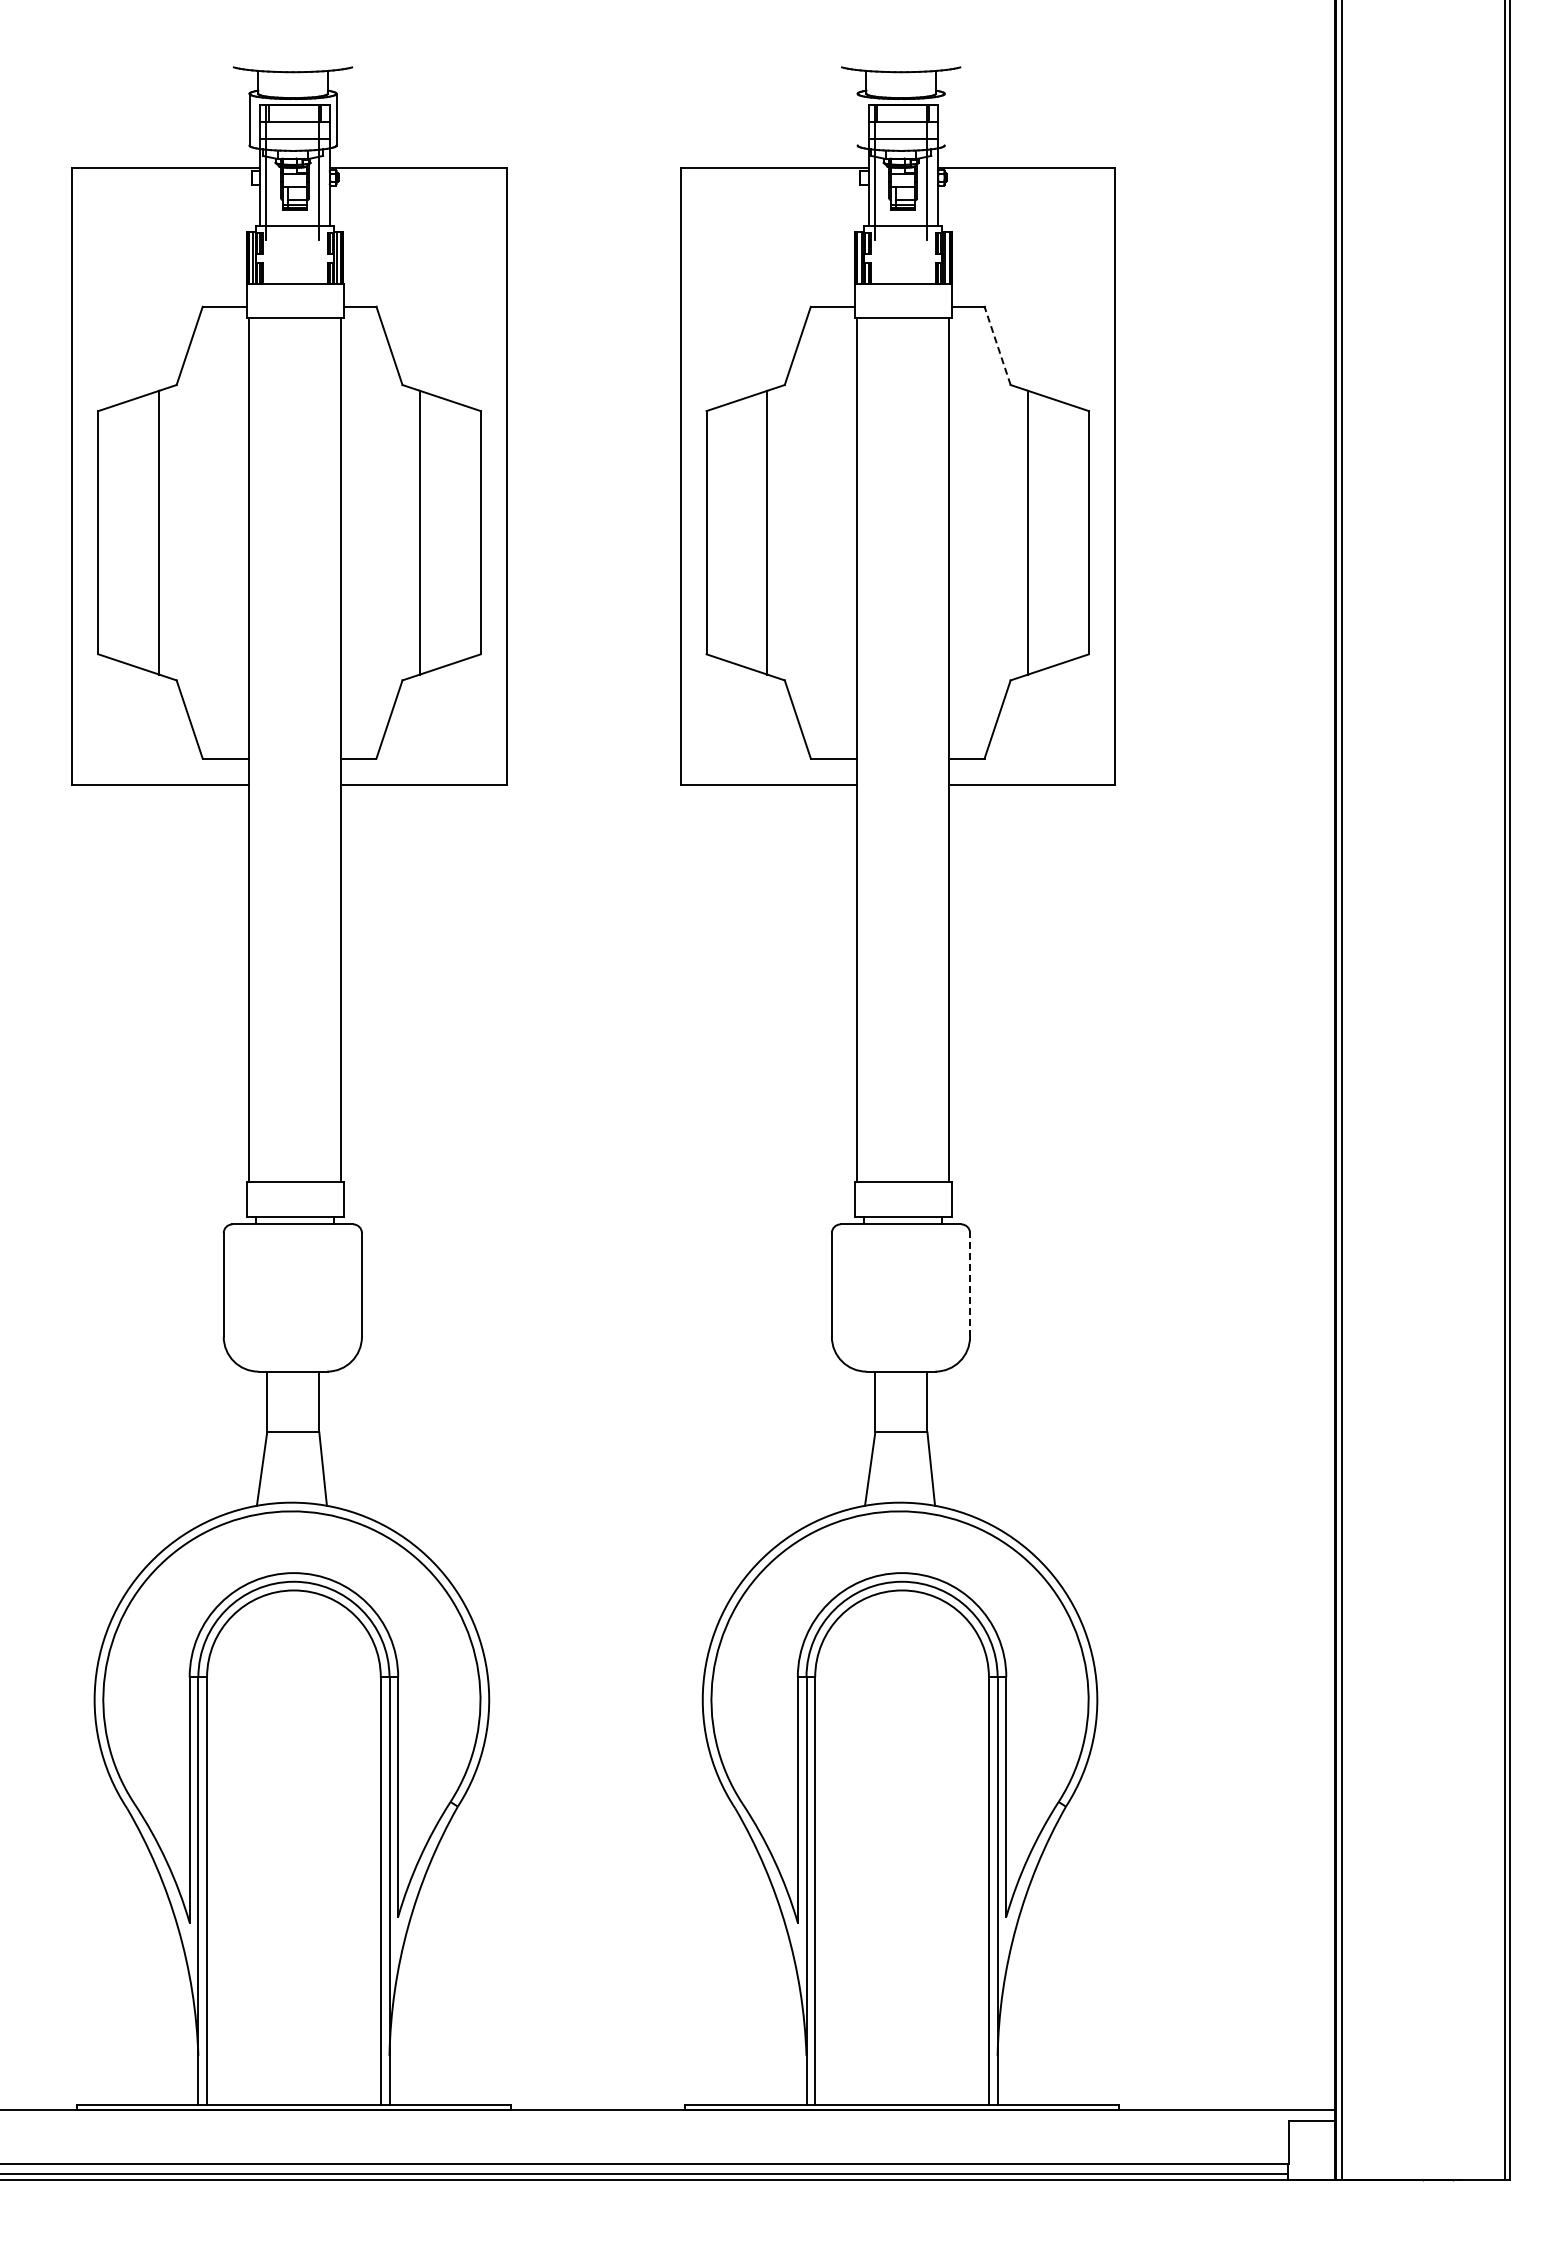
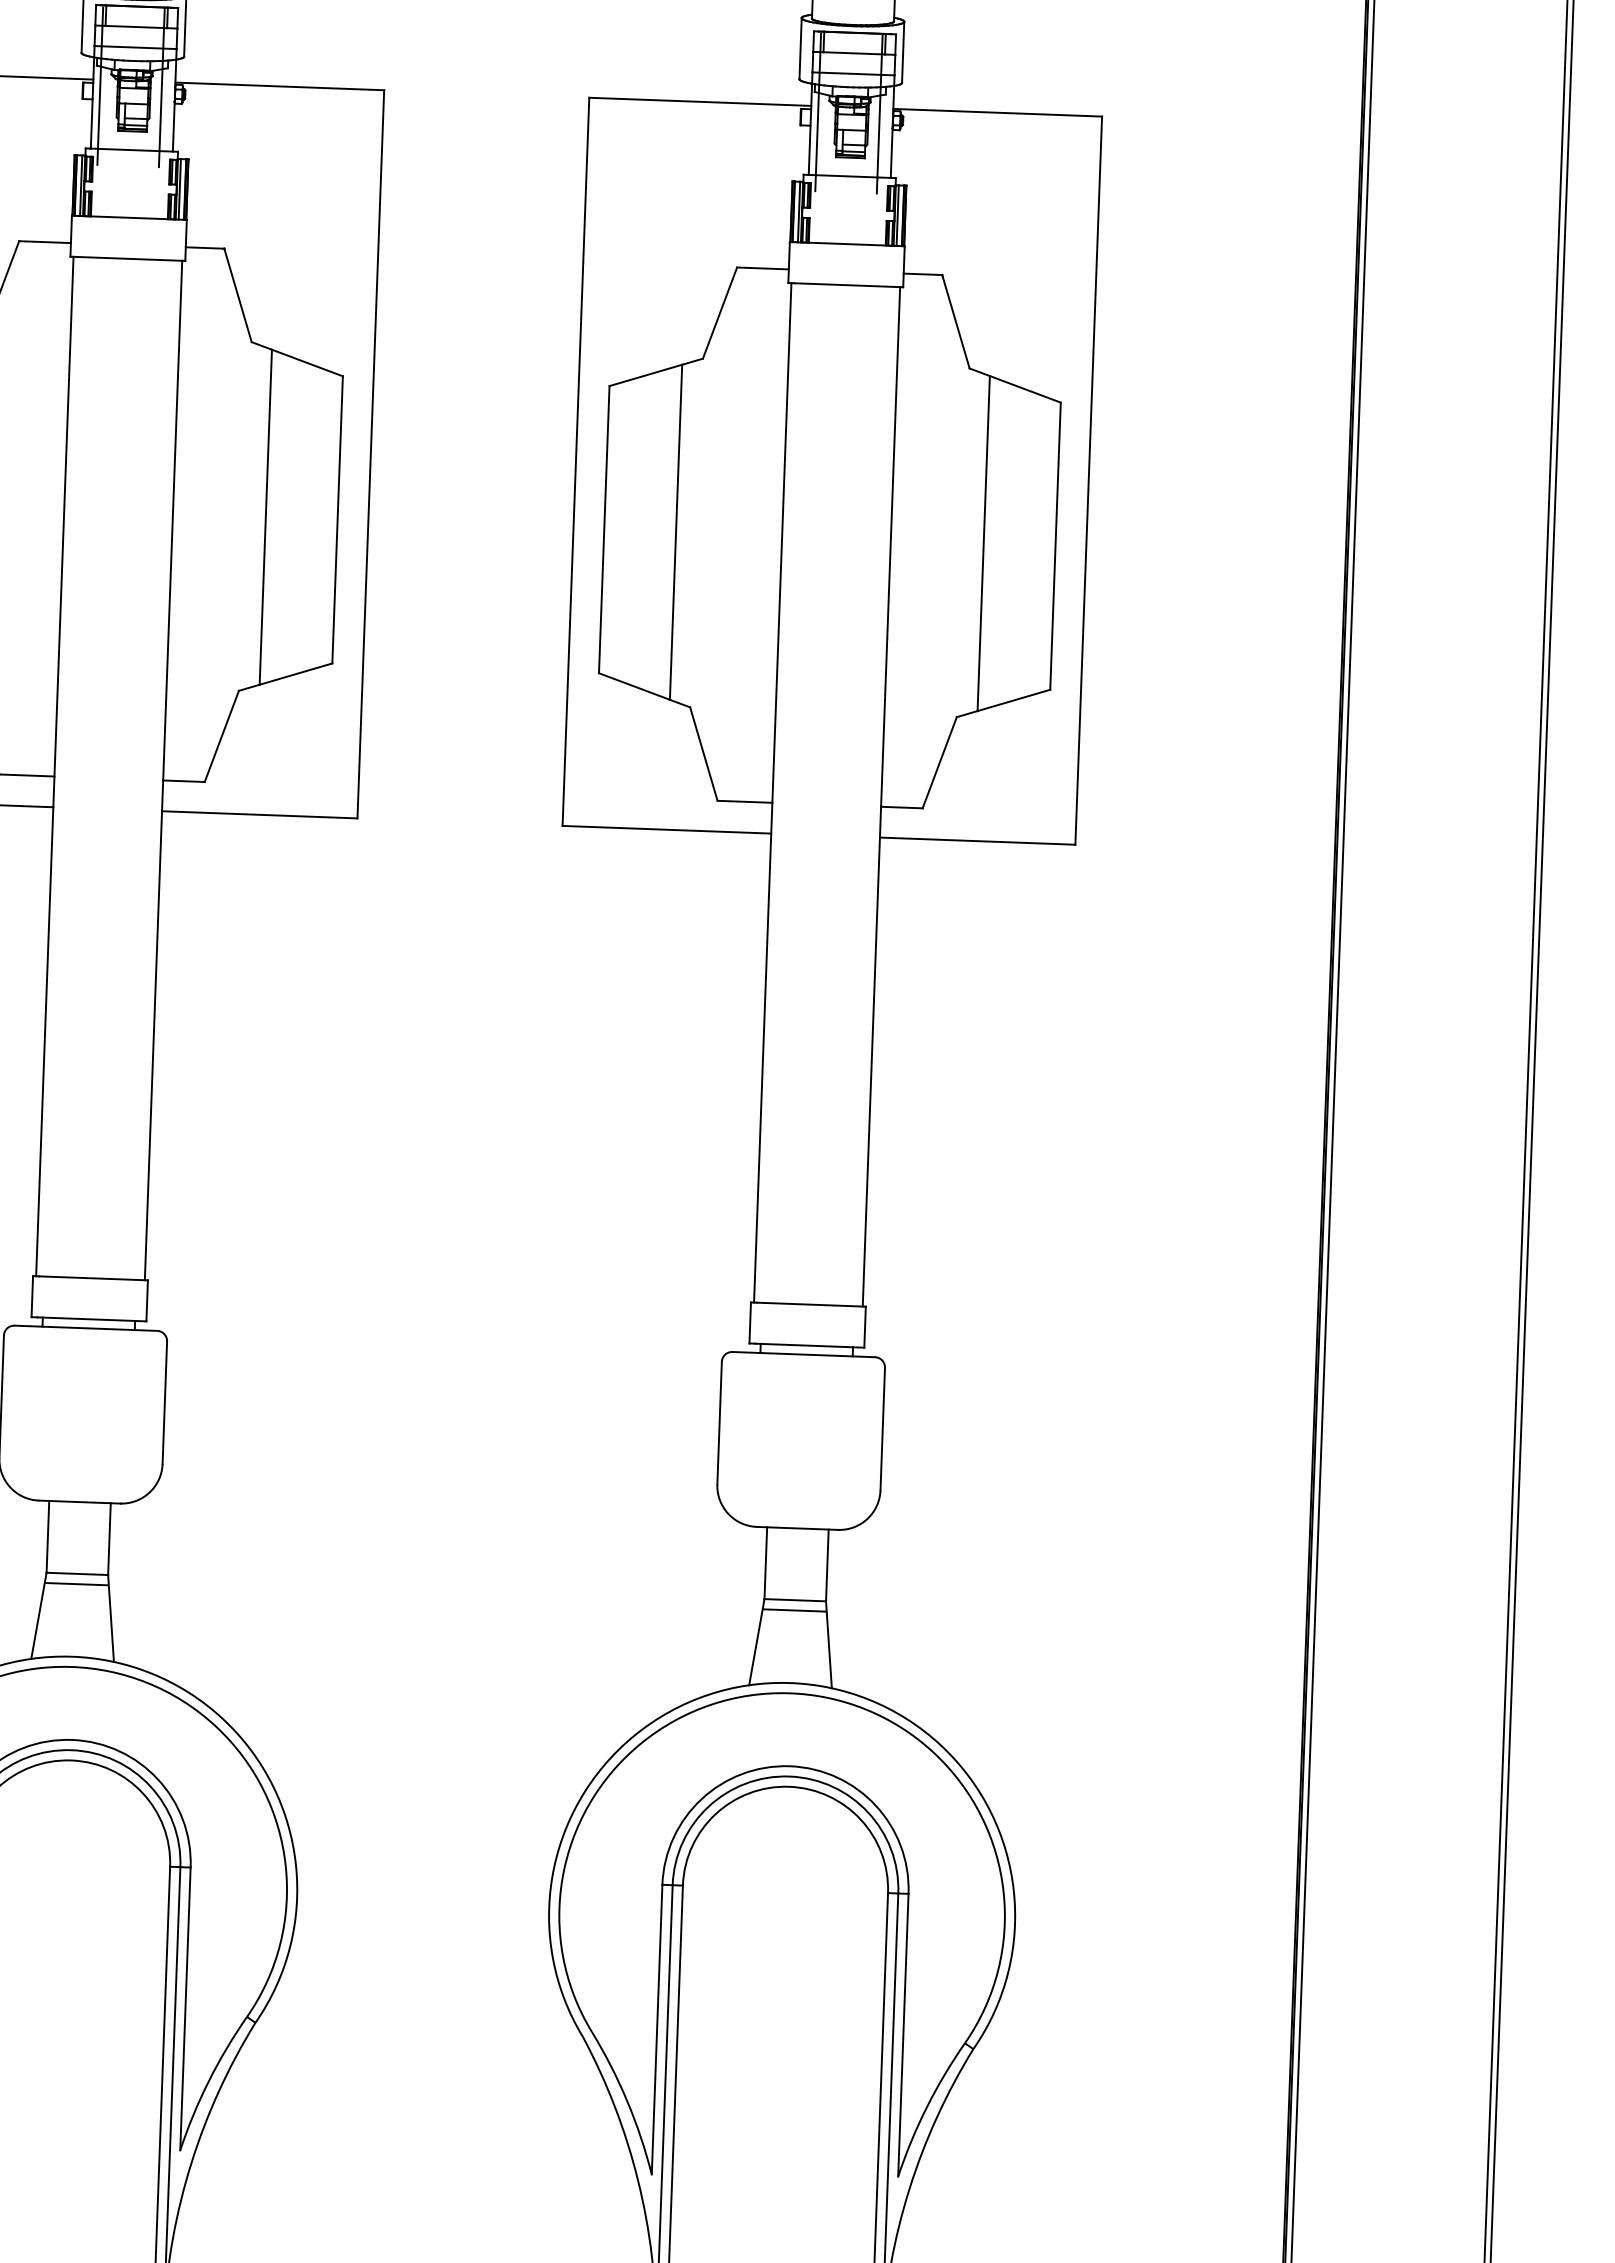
line: (857, 119) -> (800, 48), added
line: (944, 119) -> (903, 52), added
line: (997, 345) -> (955, 321), dashed -> solid
line: (970, 1284) -> (883, 1428), dashed -> solid
line: (293, 1441) -> (77, 1584), added
line: (901, 1441) -> (795, 1610), added

